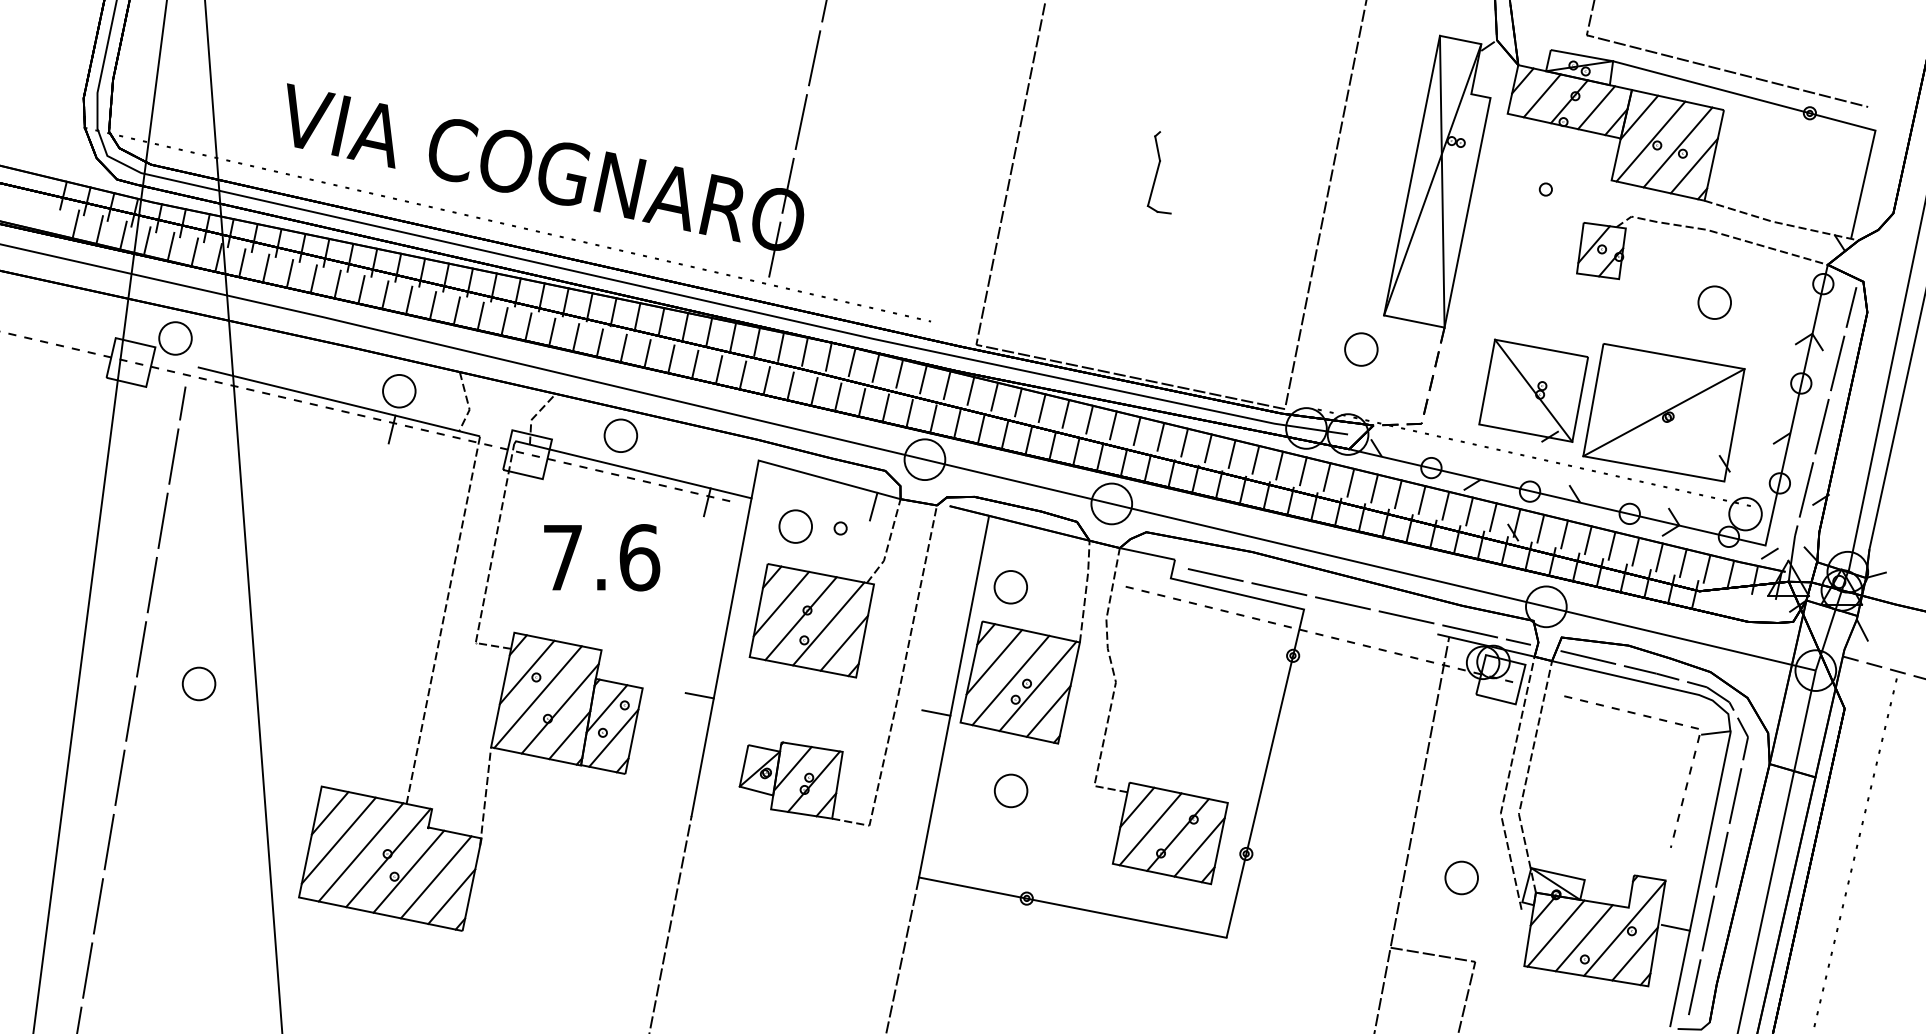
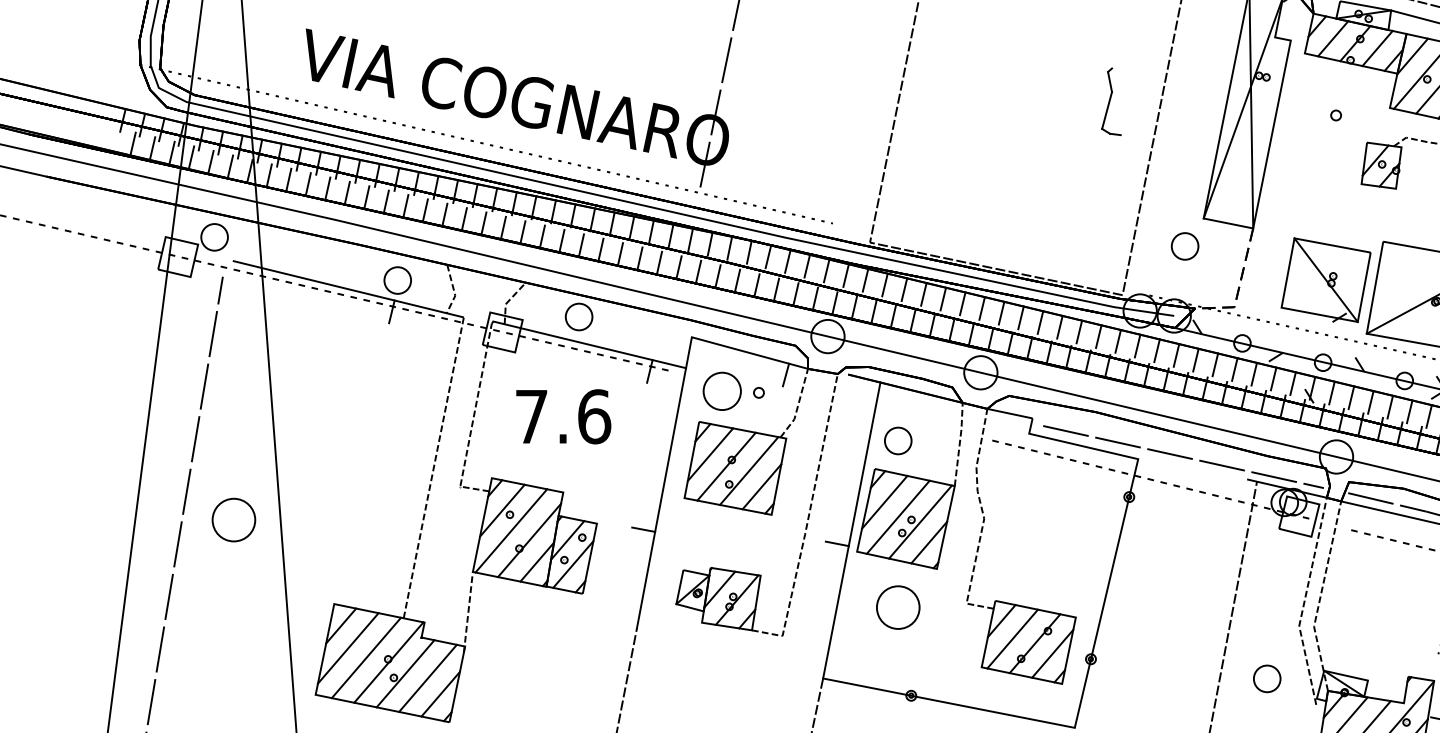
part: (1158, 172) -> (1110, 101), moved
part: (795, 526) -> (722, 391), size x1.4
part: (198, 683) -> (233, 519), size x1.6
part: (1011, 790) -> (898, 607), size x1.6

